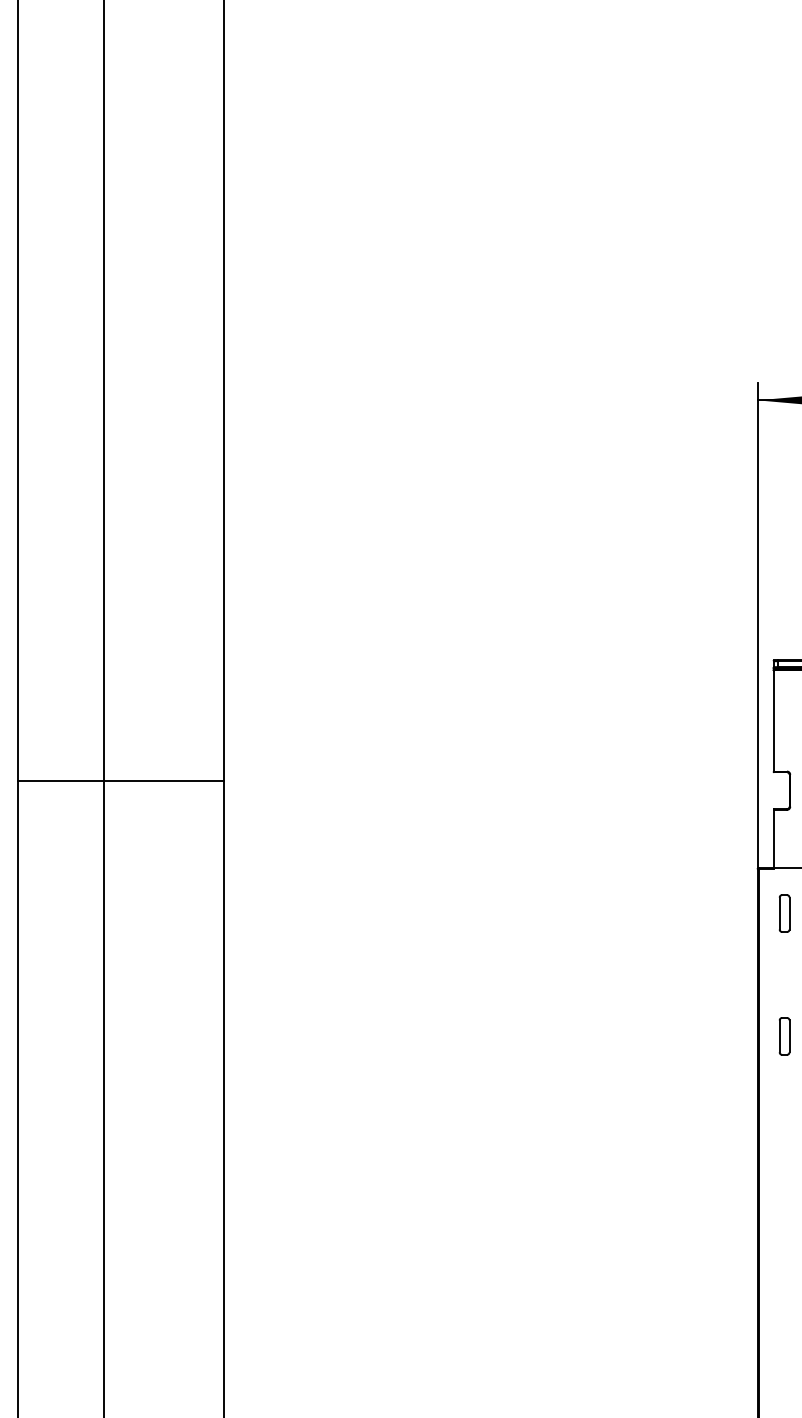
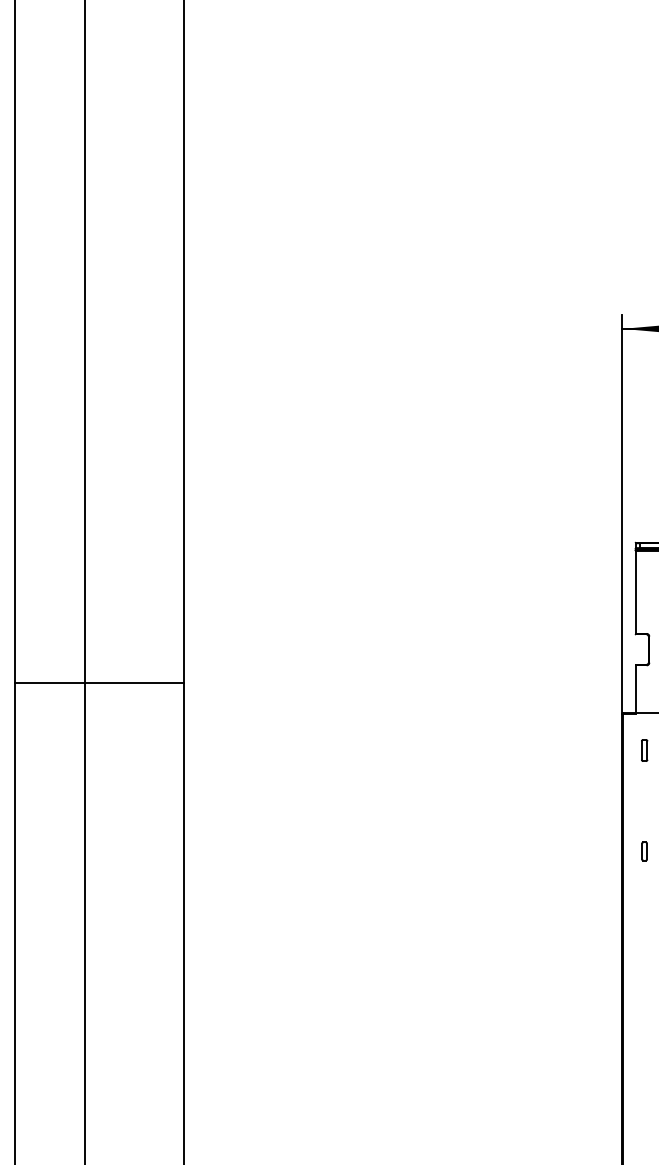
line: (121, 780) -> (99, 682), moved
part: (784, 913) -> (644, 750), size x0.7
part: (784, 1036) -> (644, 851), size x0.6

